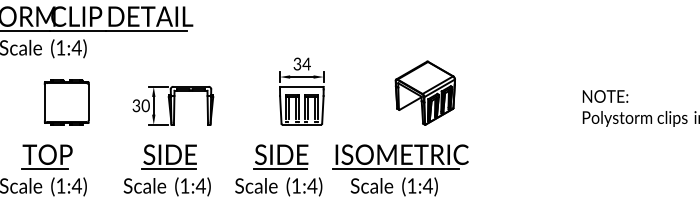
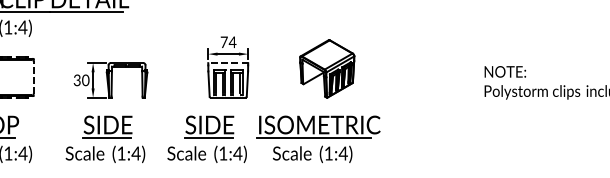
text: (297, 63) -> (224, 41), 34 -> 74
line: (301, 86) -> (227, 62), solid -> dashed
part: (424, 92) -> (326, 68), moved
line: (88, 102) -> (33, 77), solid -> dashed

